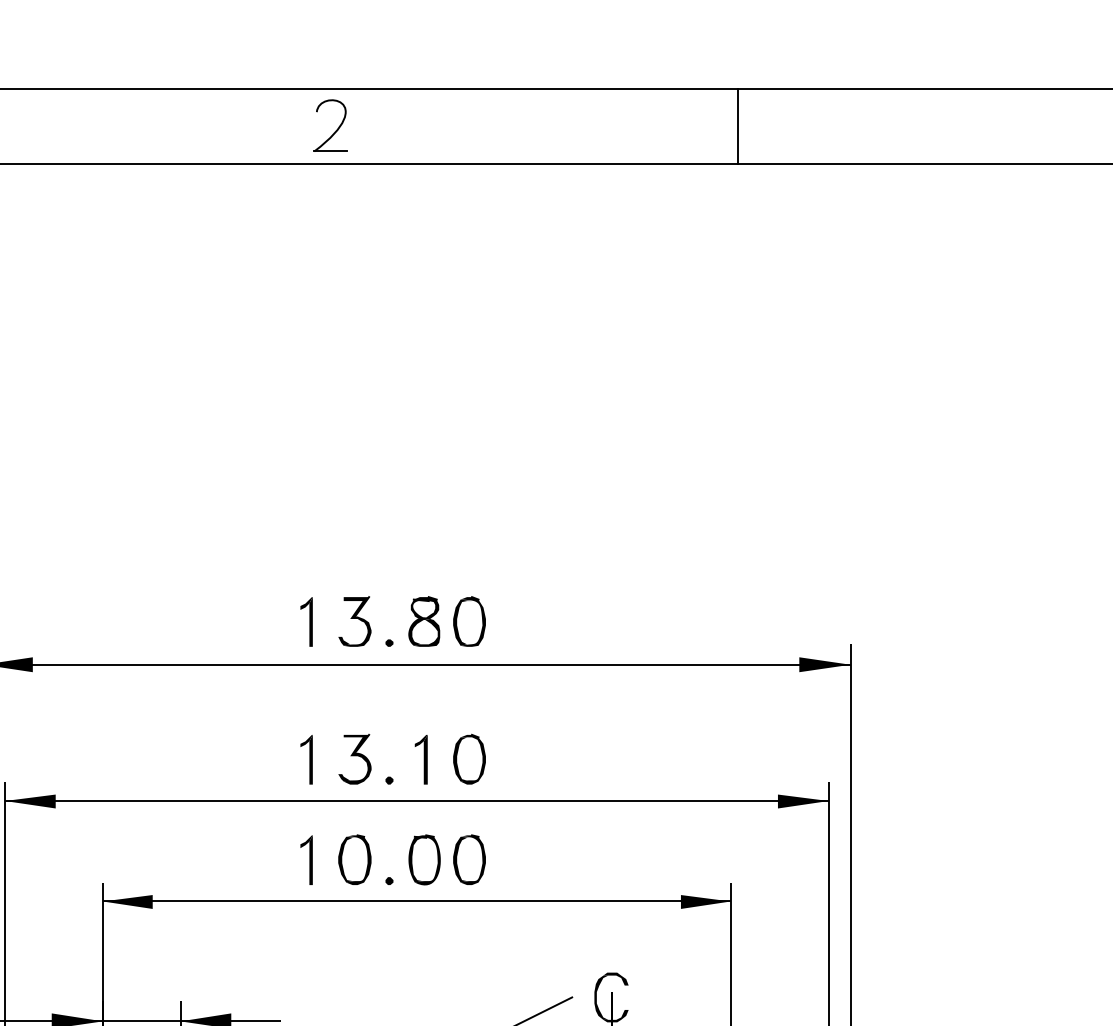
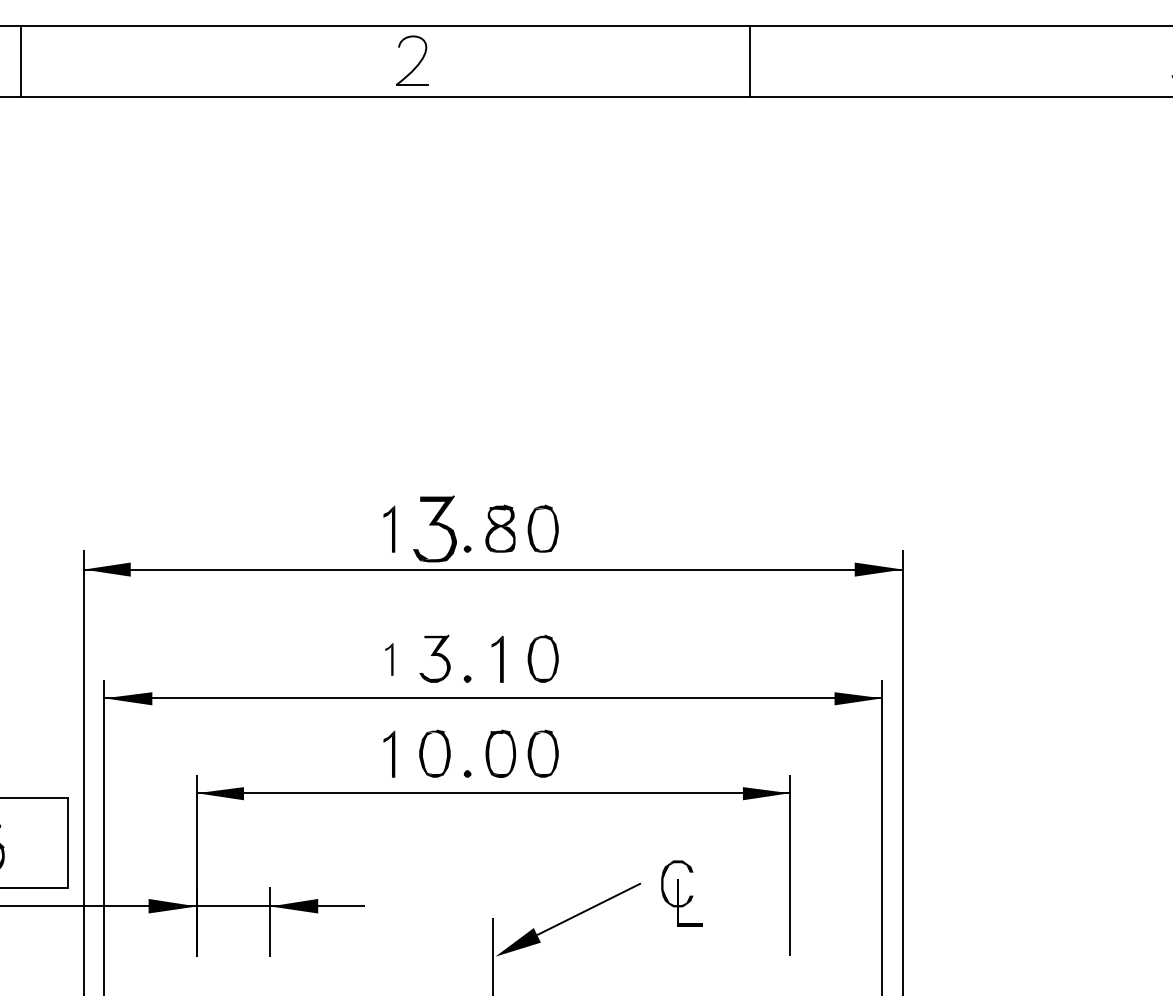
line: (737, 126) -> (749, 61), moved
part: (354, 621) -> (434, 528), size x1.4
part: (306, 759) -> (389, 659), size x0.7

